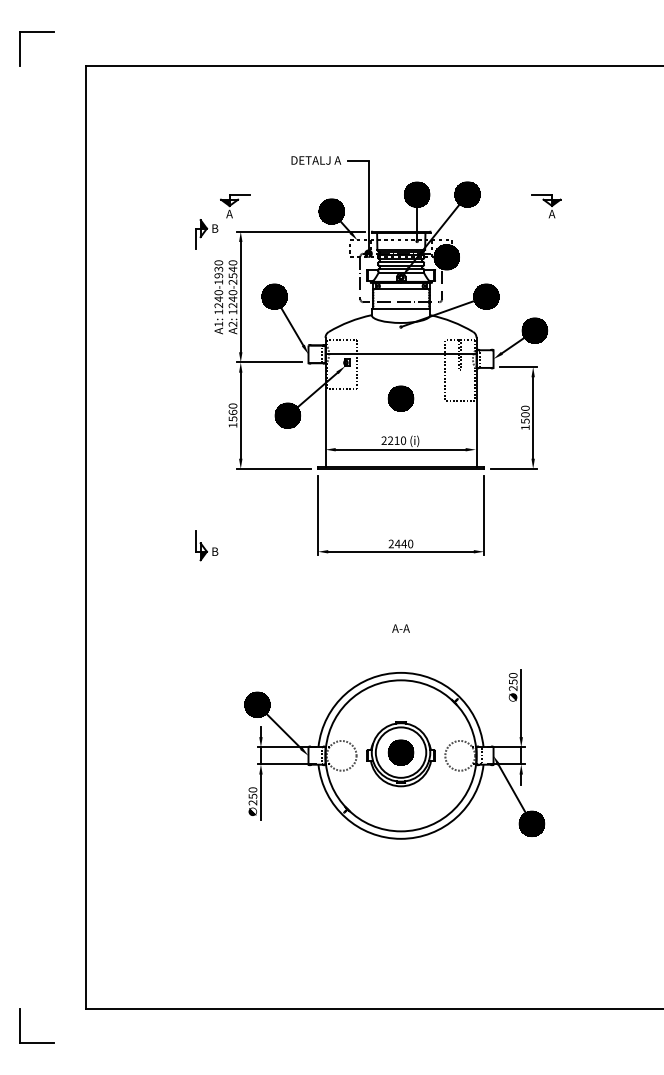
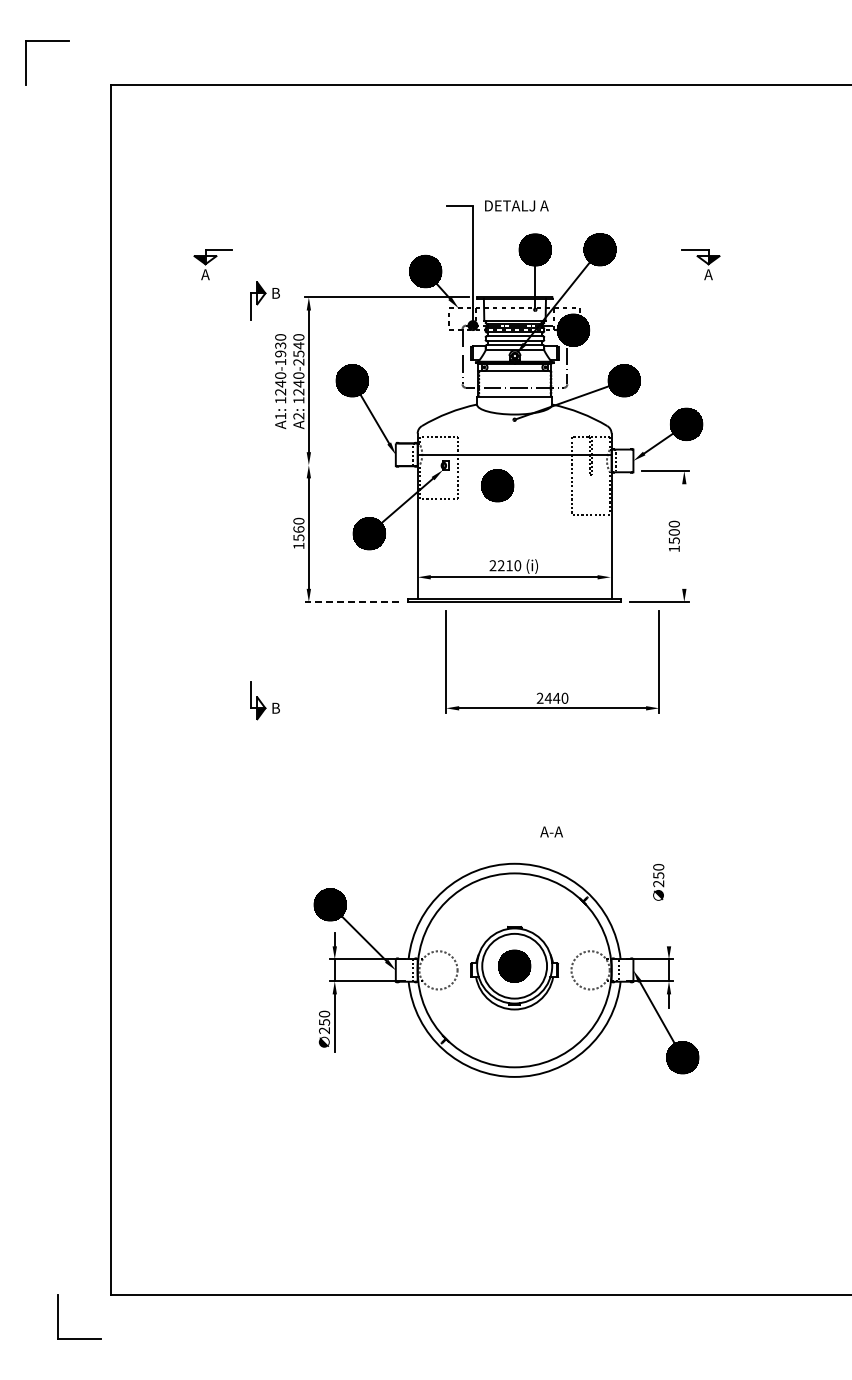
text: (316, 160) -> (516, 205), moved
part: (235, 206) -> (212, 264), moved
line: (269, 362) -> (345, 465), removed
part: (400, 398) -> (497, 485), moved
line: (533, 417) -> (684, 536), removed
line: (273, 469) -> (351, 602), solid -> dashed
part: (399, 540) -> (550, 693), moved
text: (400, 628) -> (551, 831), moved
line: (521, 703) -> (669, 903), removed
part: (20, 1025) -> (58, 1316), moved

